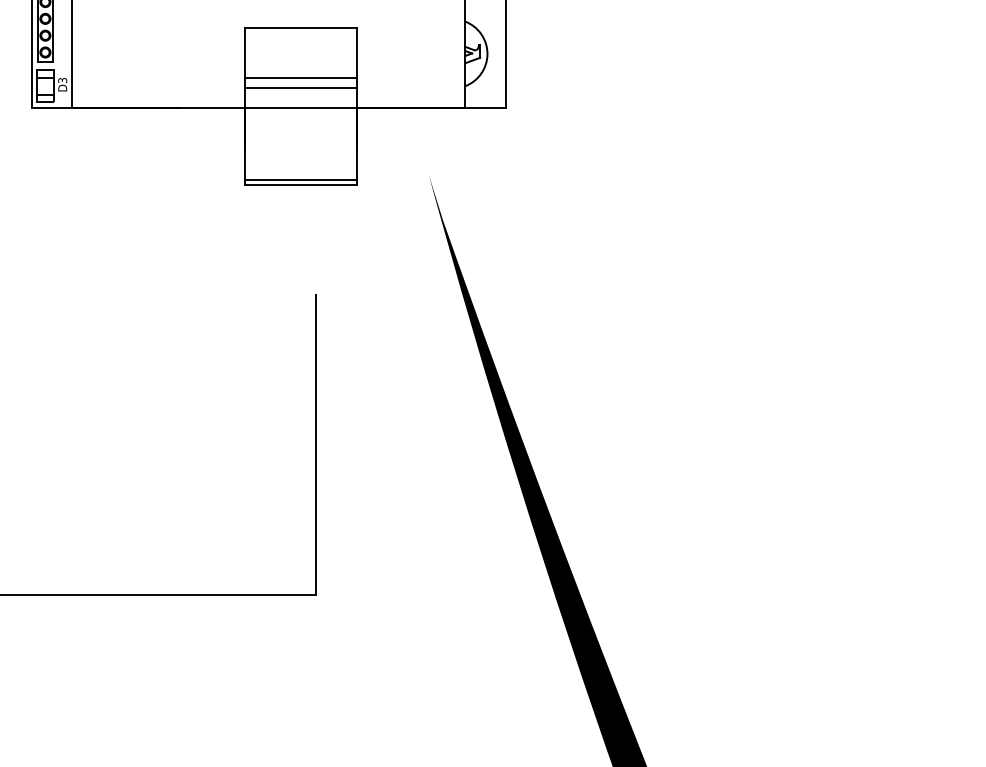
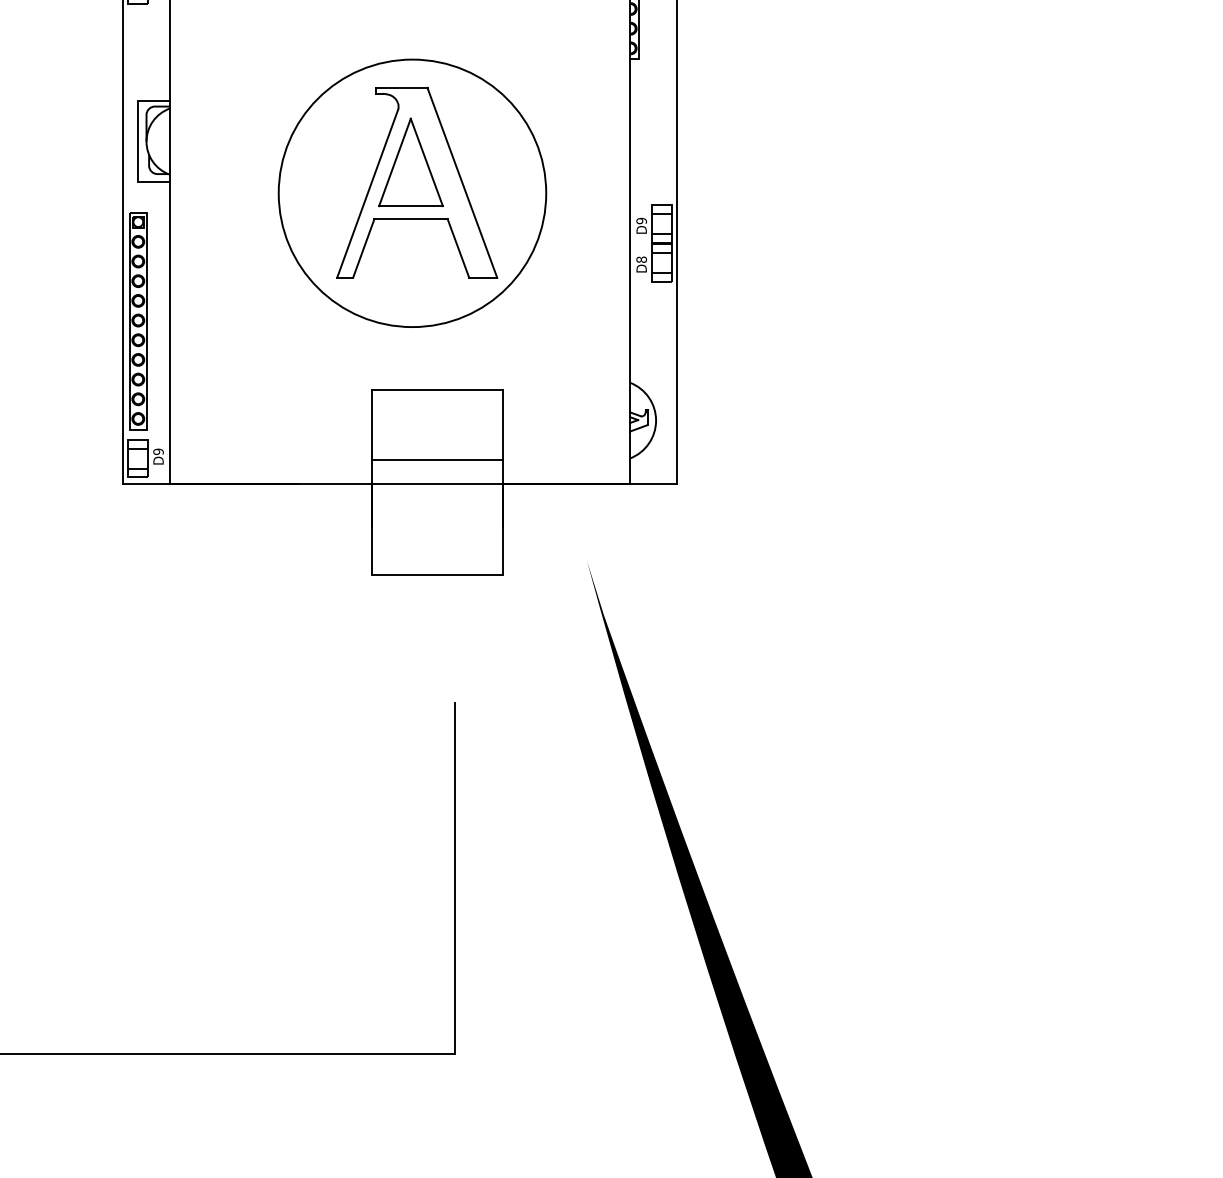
line: (300, 77) -> (437, 448), removed
text: (62, 80) -> (158, 451), D3 -> D9
line: (300, 179) -> (437, 567), removed

